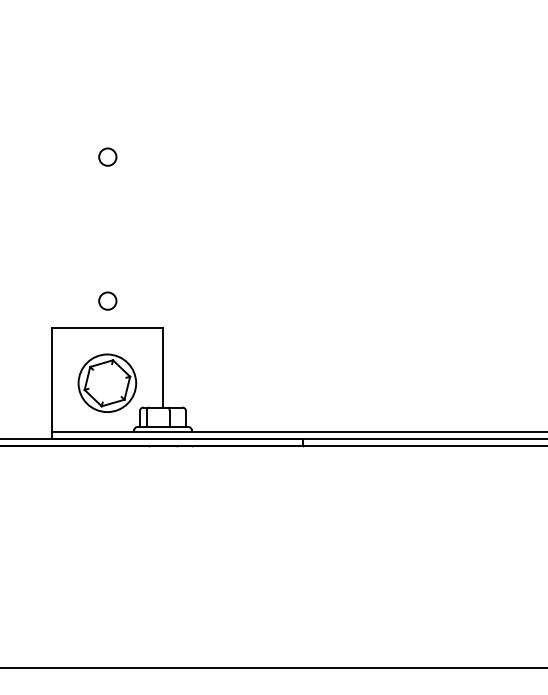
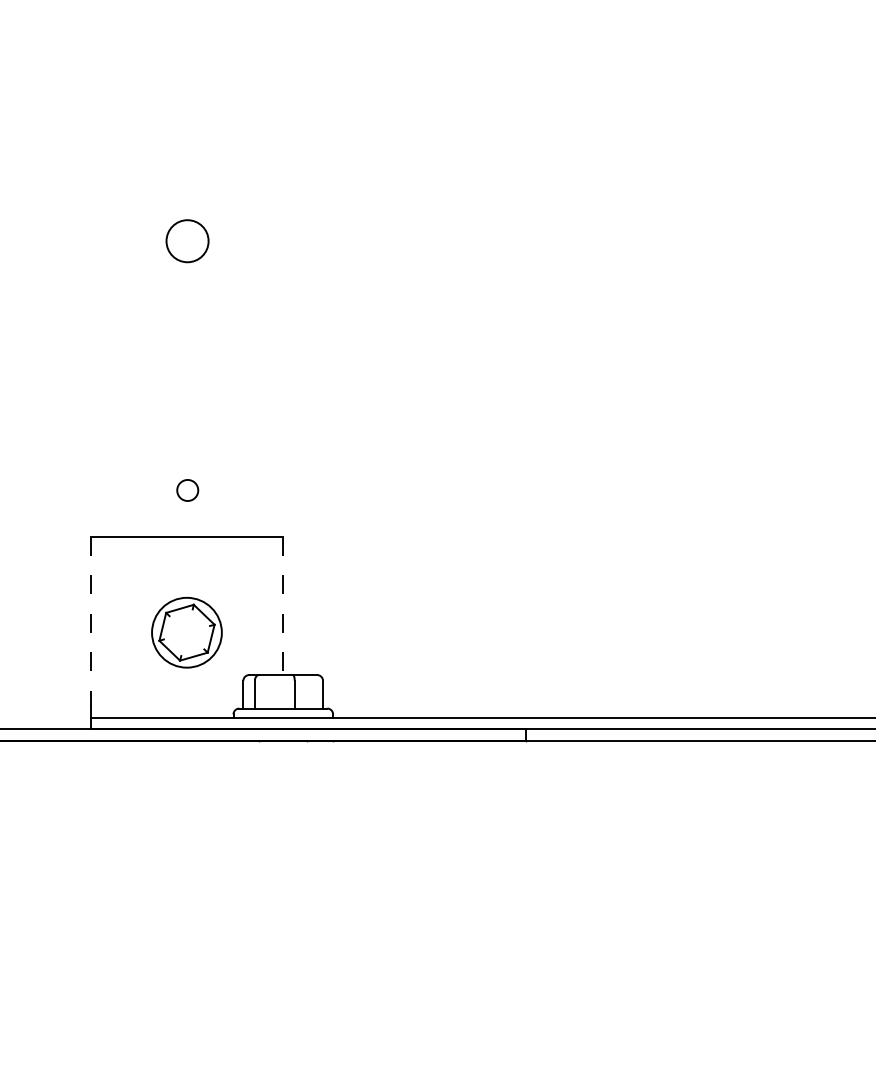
circle: (107, 156) -> (187, 239), size x1.4
circle: (107, 300) -> (187, 489), size x0.7
line: (162, 367) -> (282, 605), solid -> dashed
line: (51, 376) -> (90, 621), solid -> dashed
part: (107, 382) -> (187, 631), size x0.7

